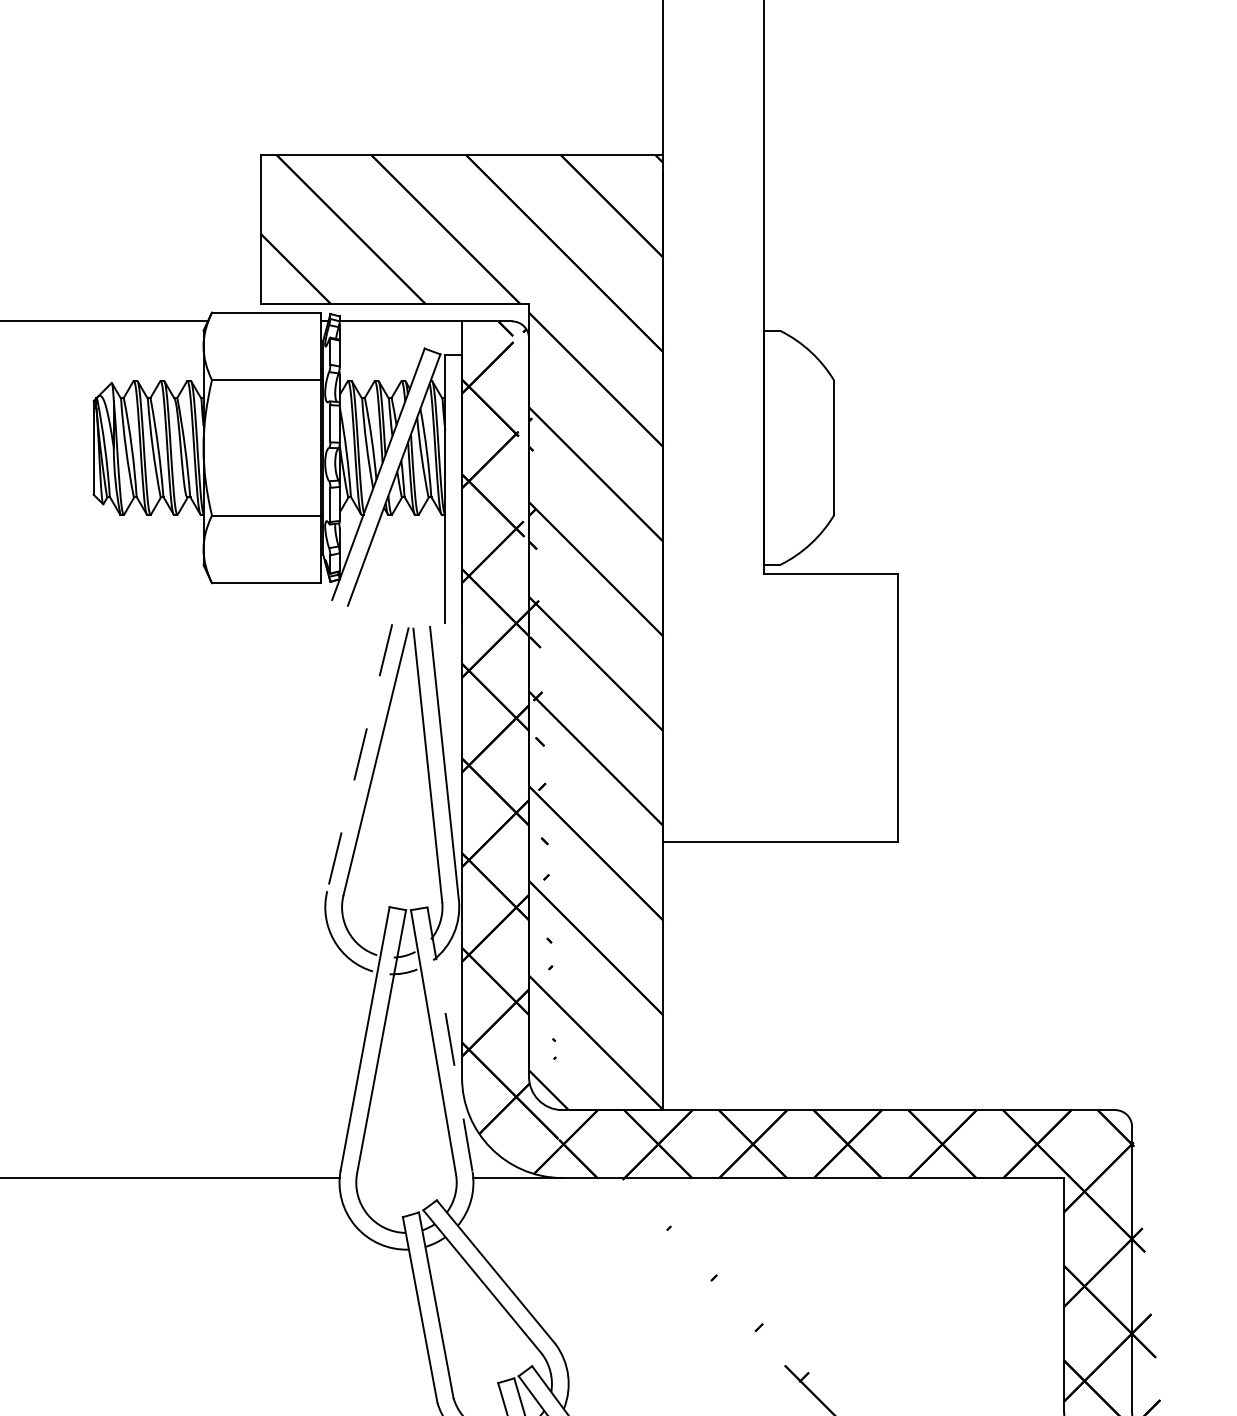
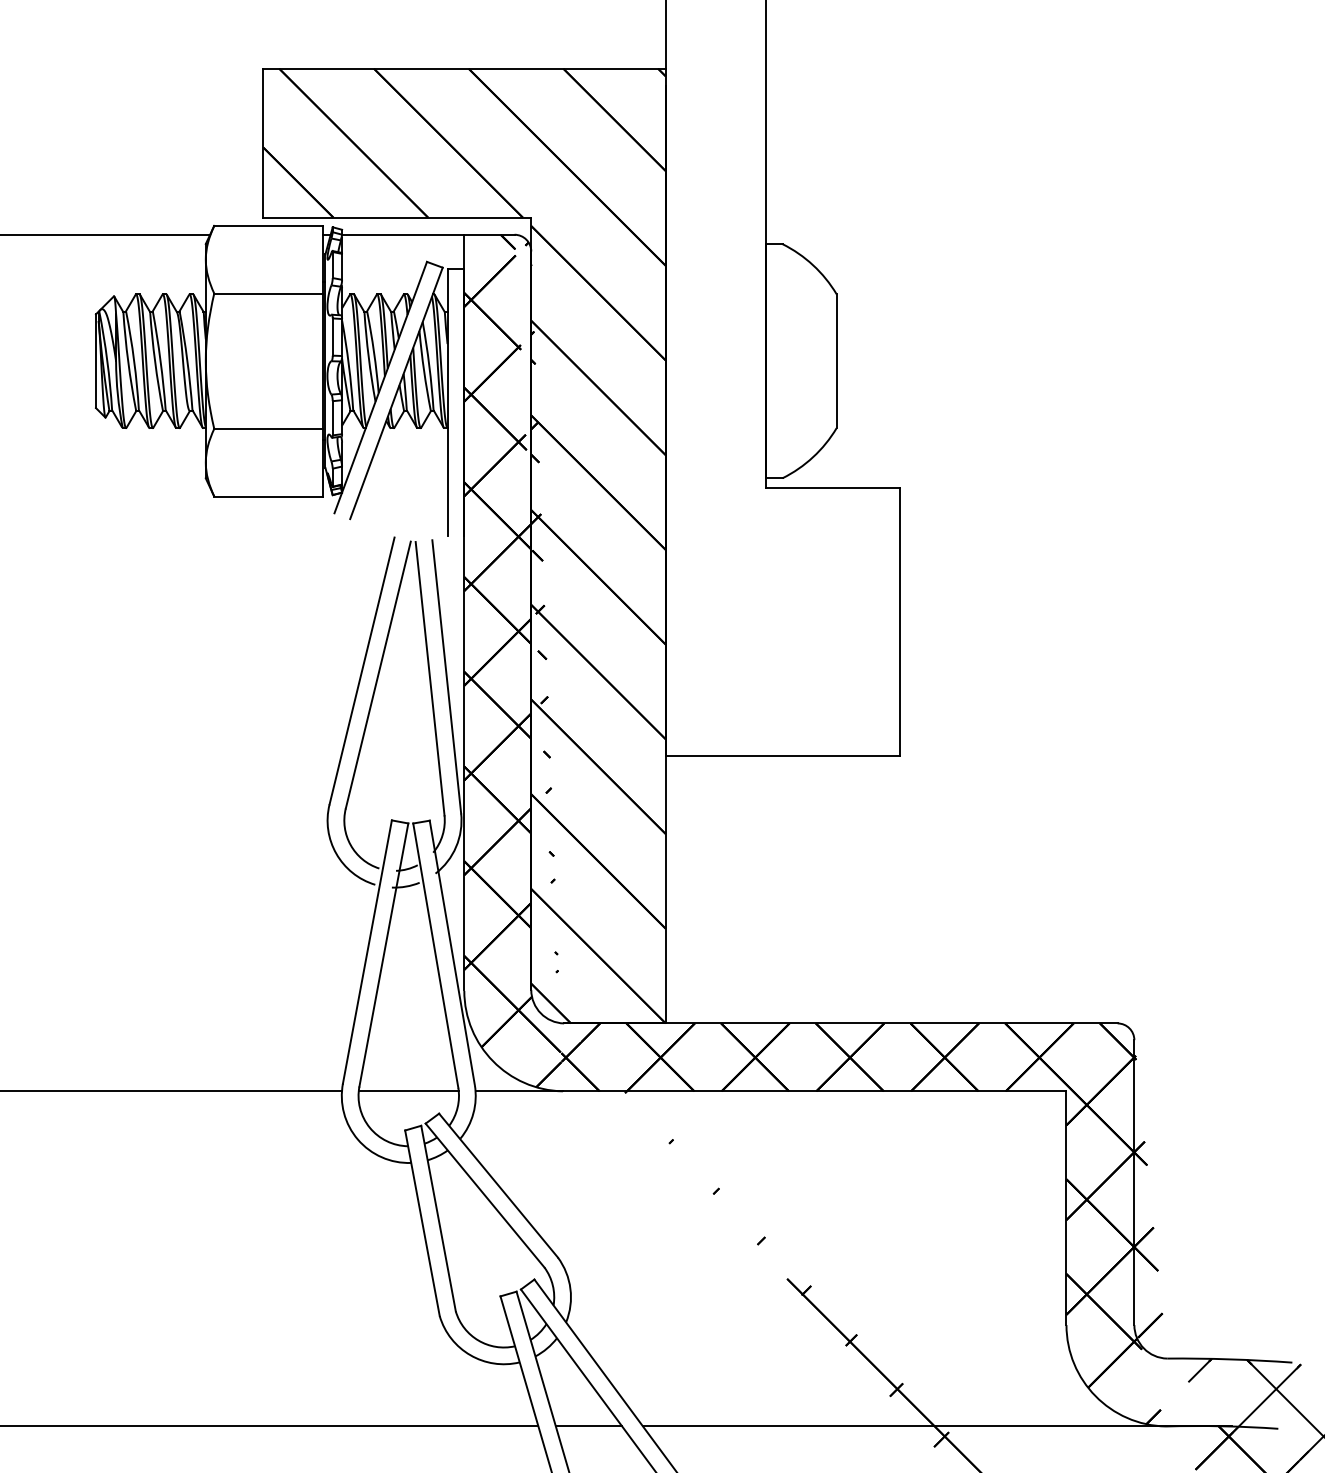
line: (359, 758) -> (361, 671), dashed -> solid
line: (450, 1039) -> (452, 952), dashed -> solid
line: (406, 1178) -> (408, 1091), added

